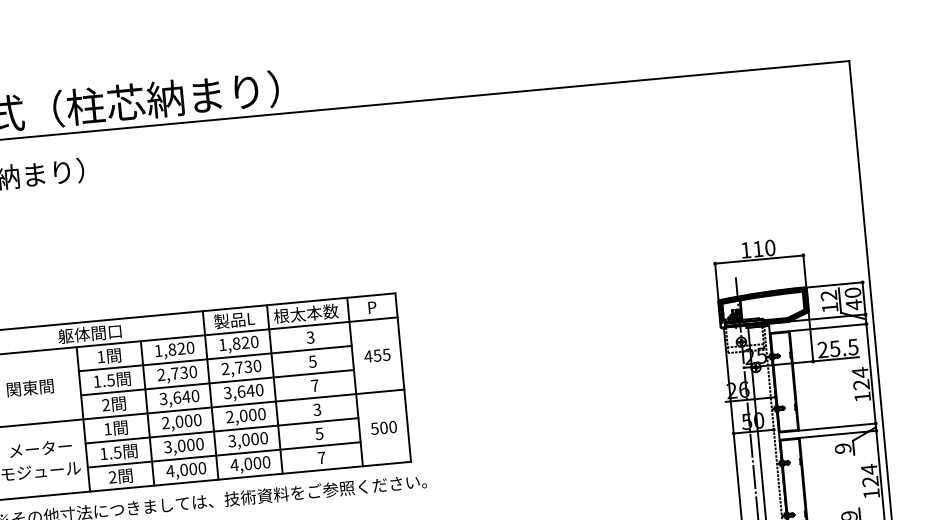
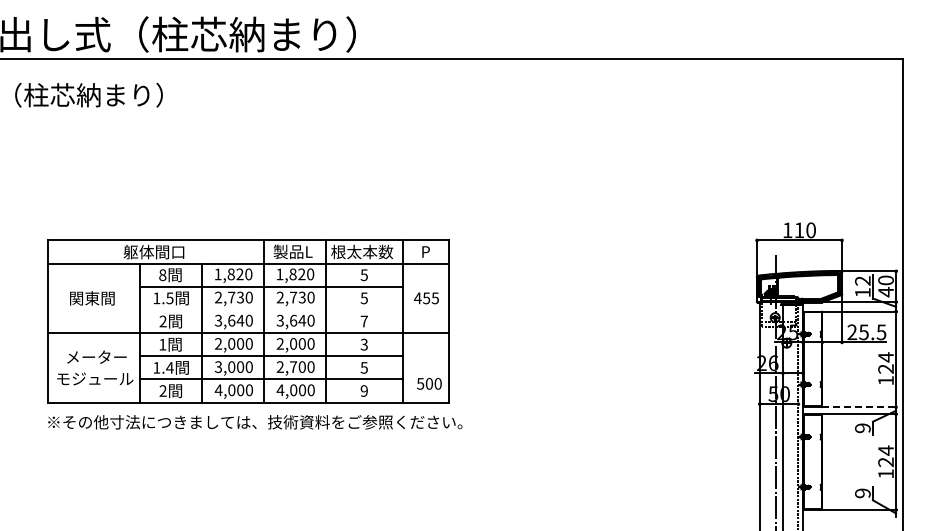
text: (310, 336) -> (364, 274), 3 -> 5
text: (100, 357) -> (162, 275), 1 -> 8
line: (217, 382) -> (271, 309), removed
text: (384, 427) -> (429, 383), moved
line: (838, 427) -> (860, 407), solid -> dashed
text: (238, 440) -> (286, 367), 3,000 -> 2,700
text: (117, 452) -> (169, 367), 1.5 -> 1.4
text: (320, 457) -> (363, 390), 7 -> 9

